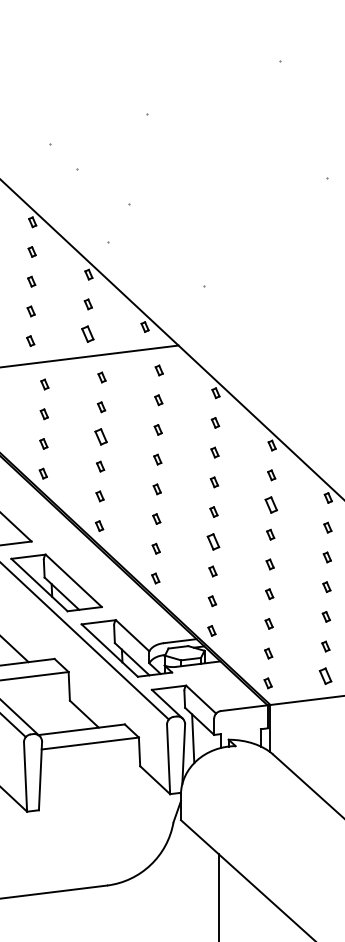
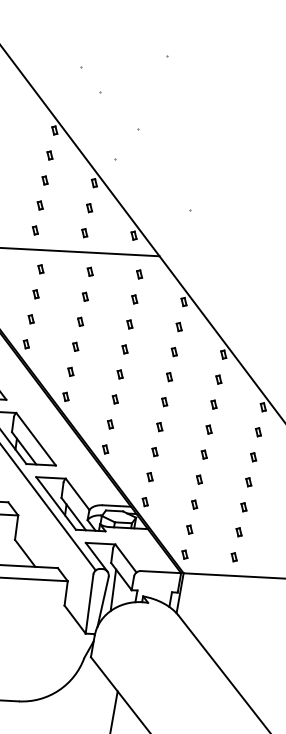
part: (87, 333) -> (84, 232), size x0.62
part: (100, 436) -> (80, 321), size x0.62
part: (270, 504) -> (213, 404), size x0.62
part: (213, 541) -> (159, 426), size x0.62
part: (324, 676) -> (233, 557), size x0.62

